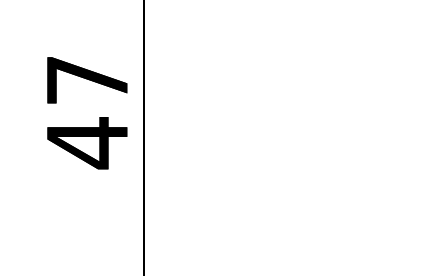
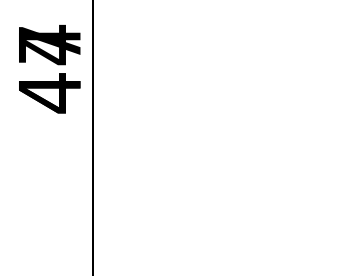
text: (87, 79) -> (49, 44), 47 -> 44

